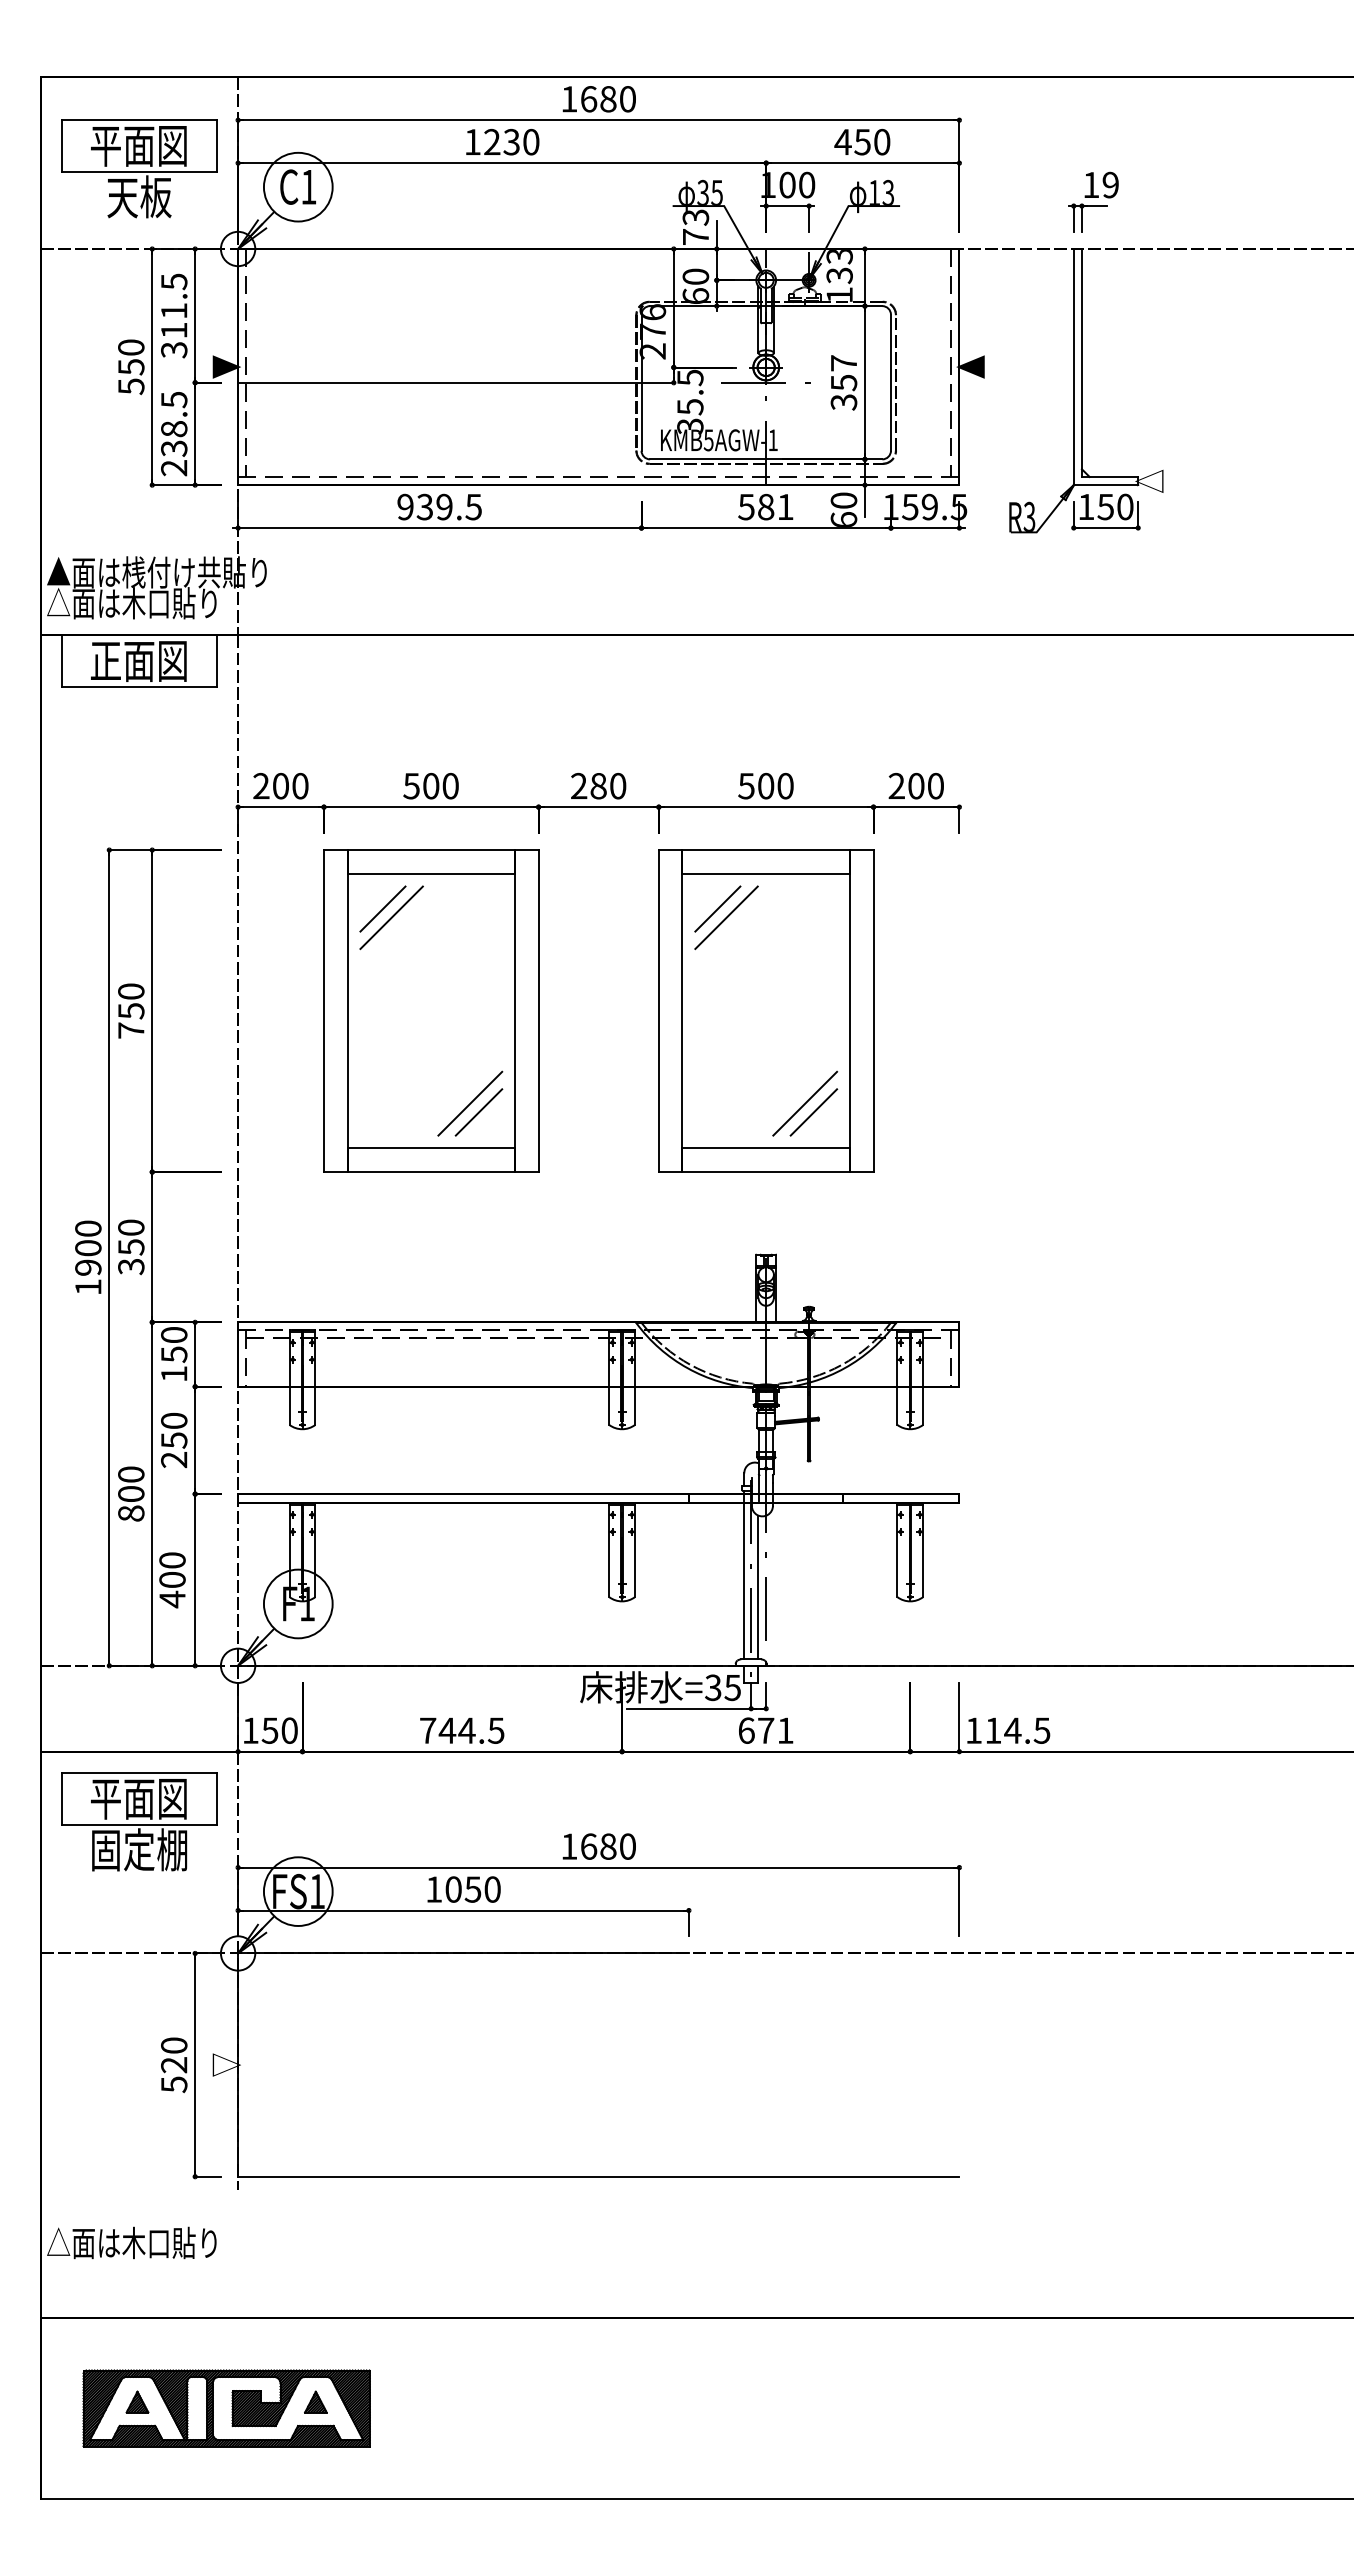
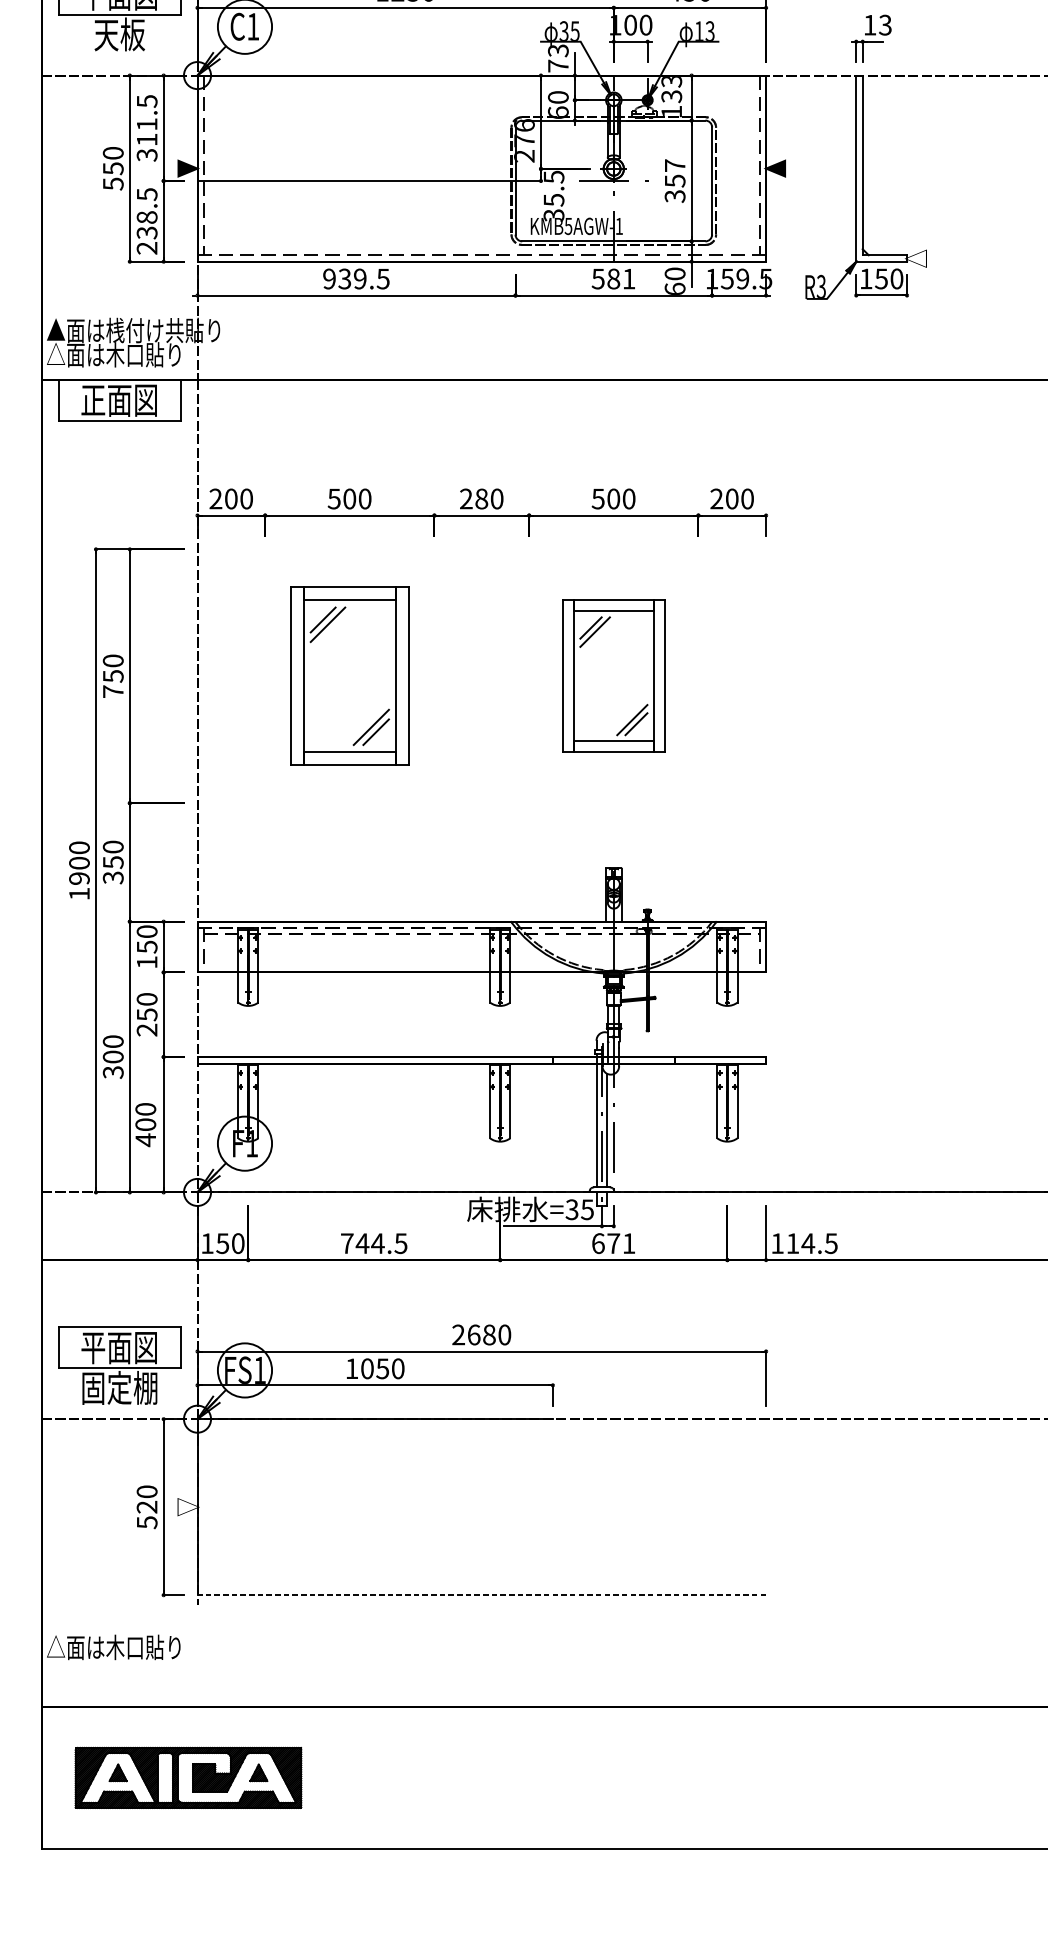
text: (1110, 185) -> (885, 25), 19 -> 13
part: (431, 1010) -> (349, 675), size x0.7
part: (766, 1010) -> (614, 675), size x0.6
text: (131, 1513) -> (113, 1072), 800 -> 300
part: (139, 1821) -> (119, 1365), moved
text: (569, 1846) -> (458, 1334), 1680 -> 2680
line: (598, 2176) -> (481, 1595), solid -> dashed

